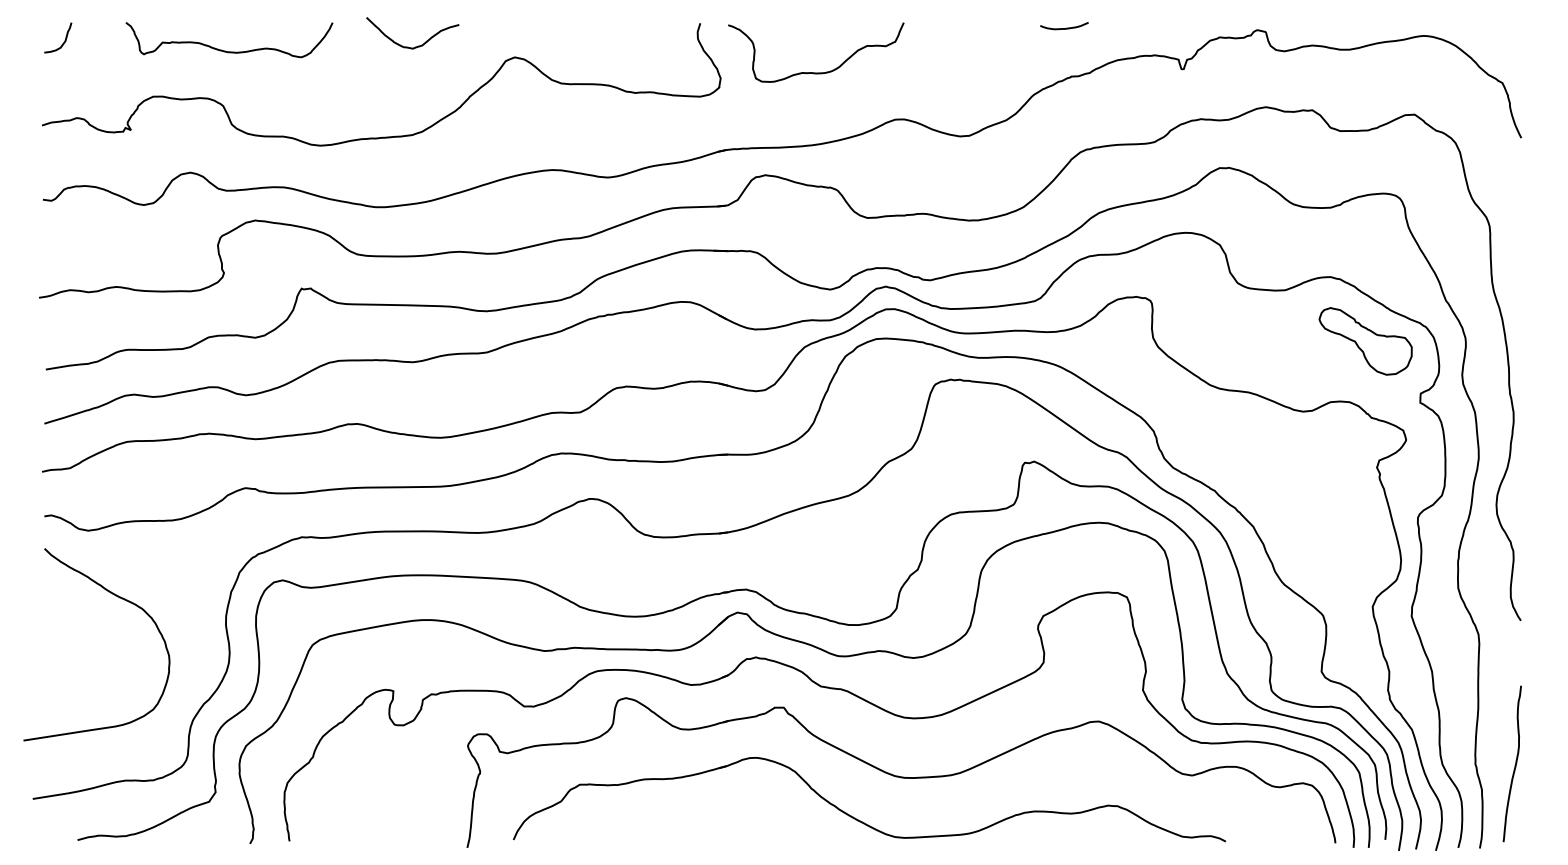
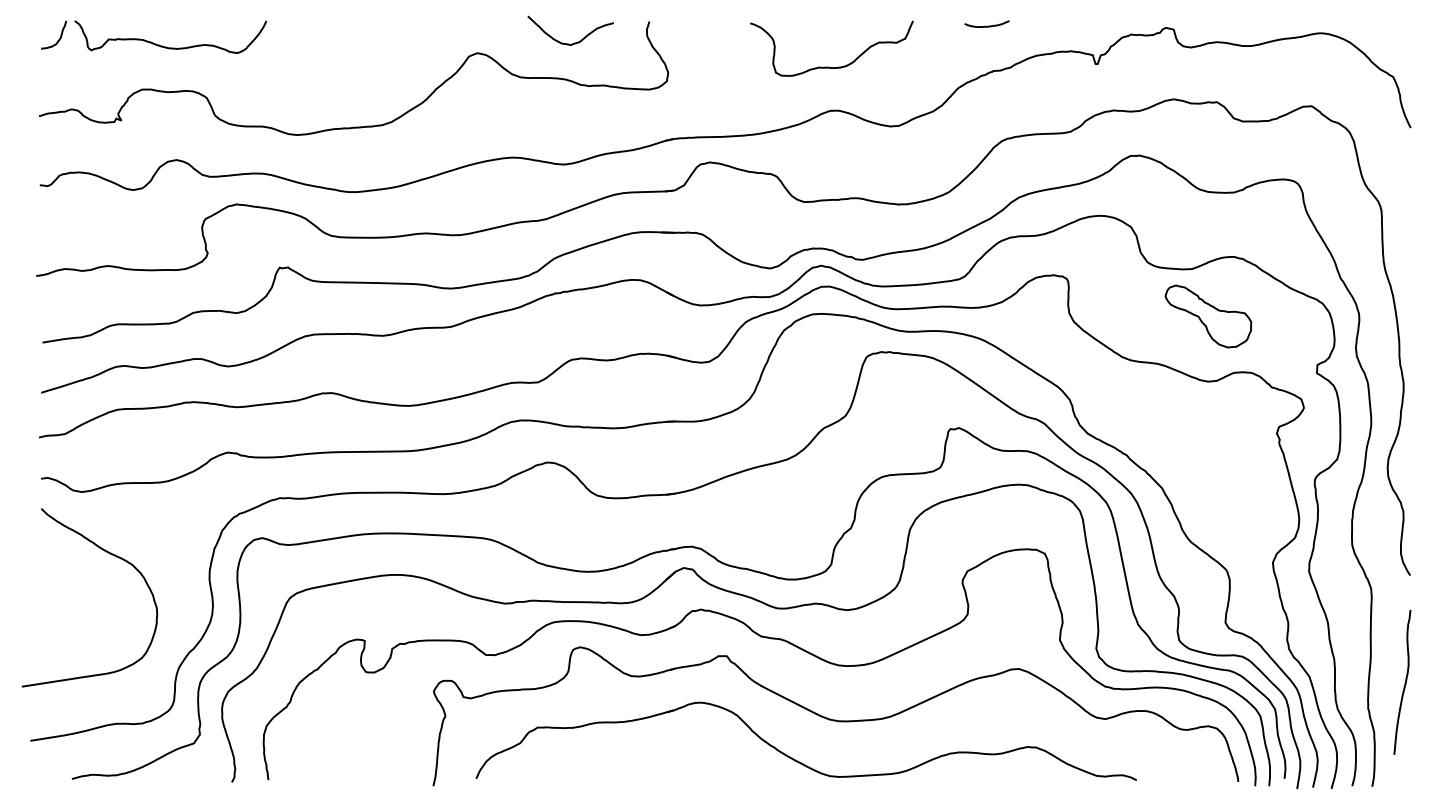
curve: (416, 45) -> (574, 42), moved
curve: (224, 50) -> (166, 46), moved
curve: (812, 71) -> (828, 66), moved
part: (1365, 341) -> (1208, 316), moved
curve: (1514, 764) -> (1404, 682), moved

